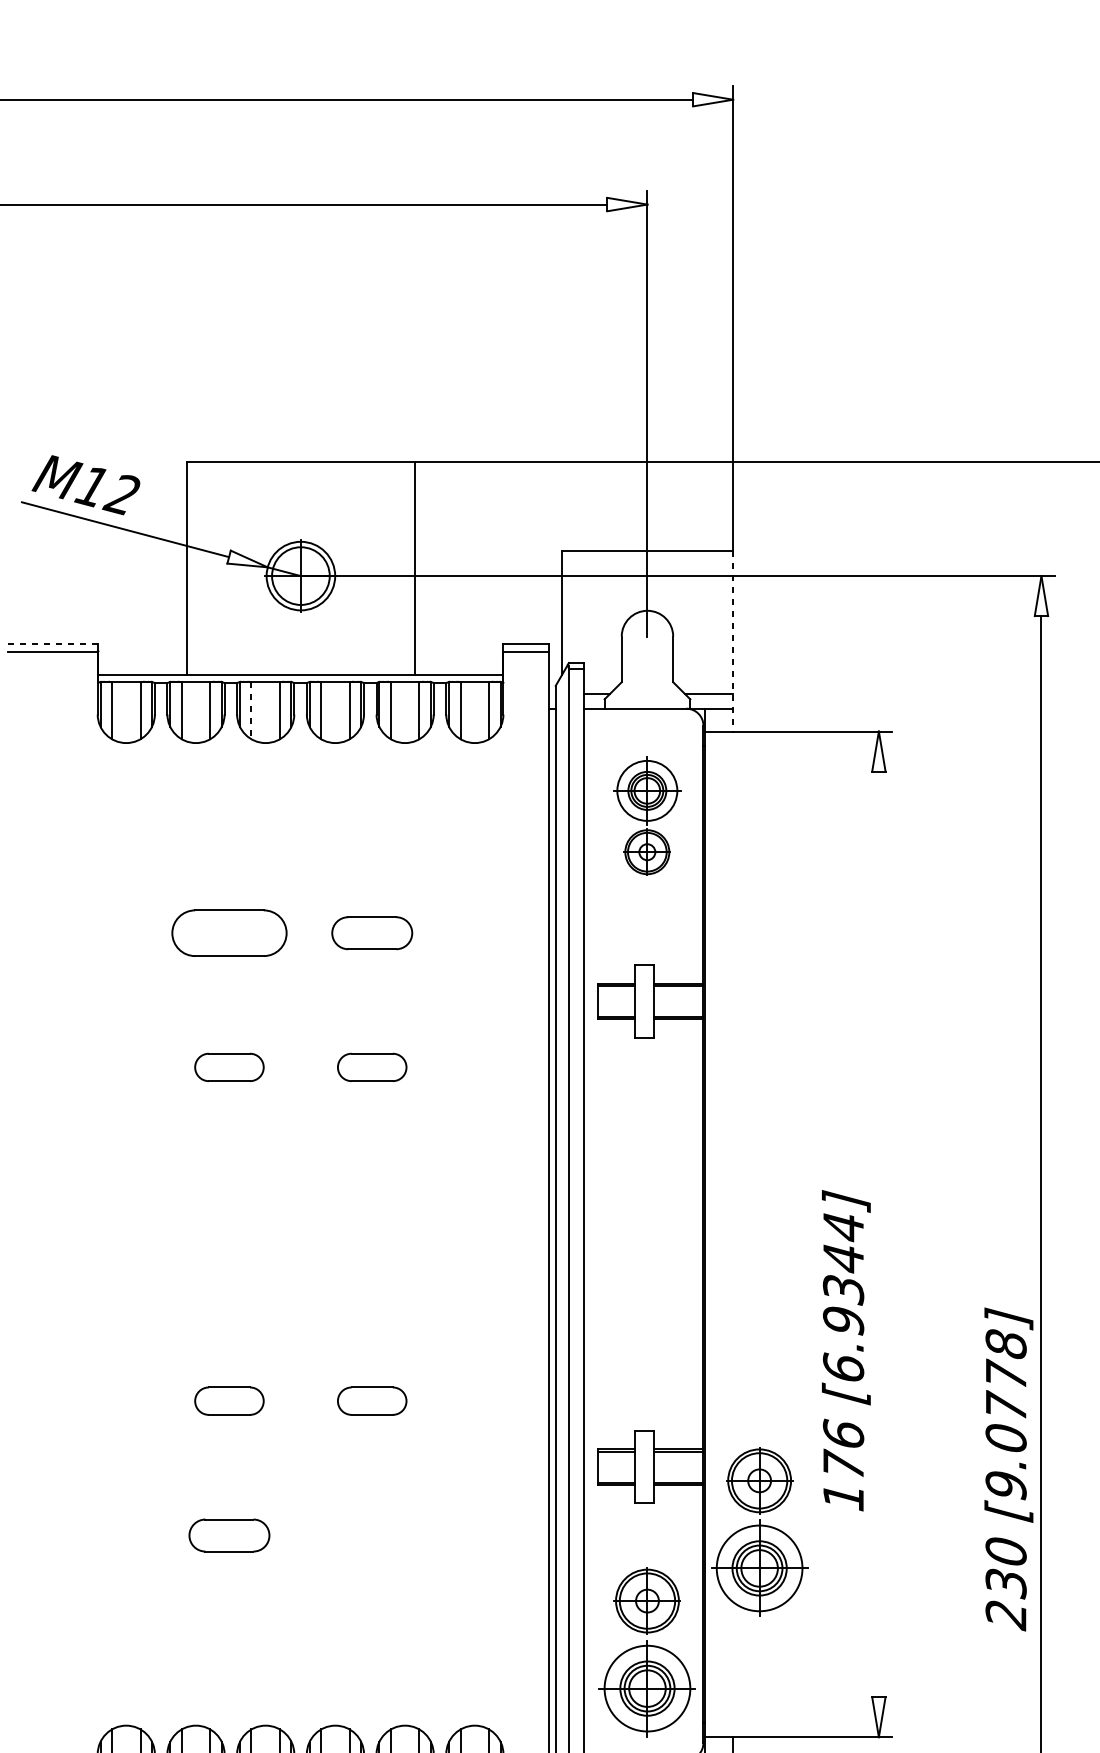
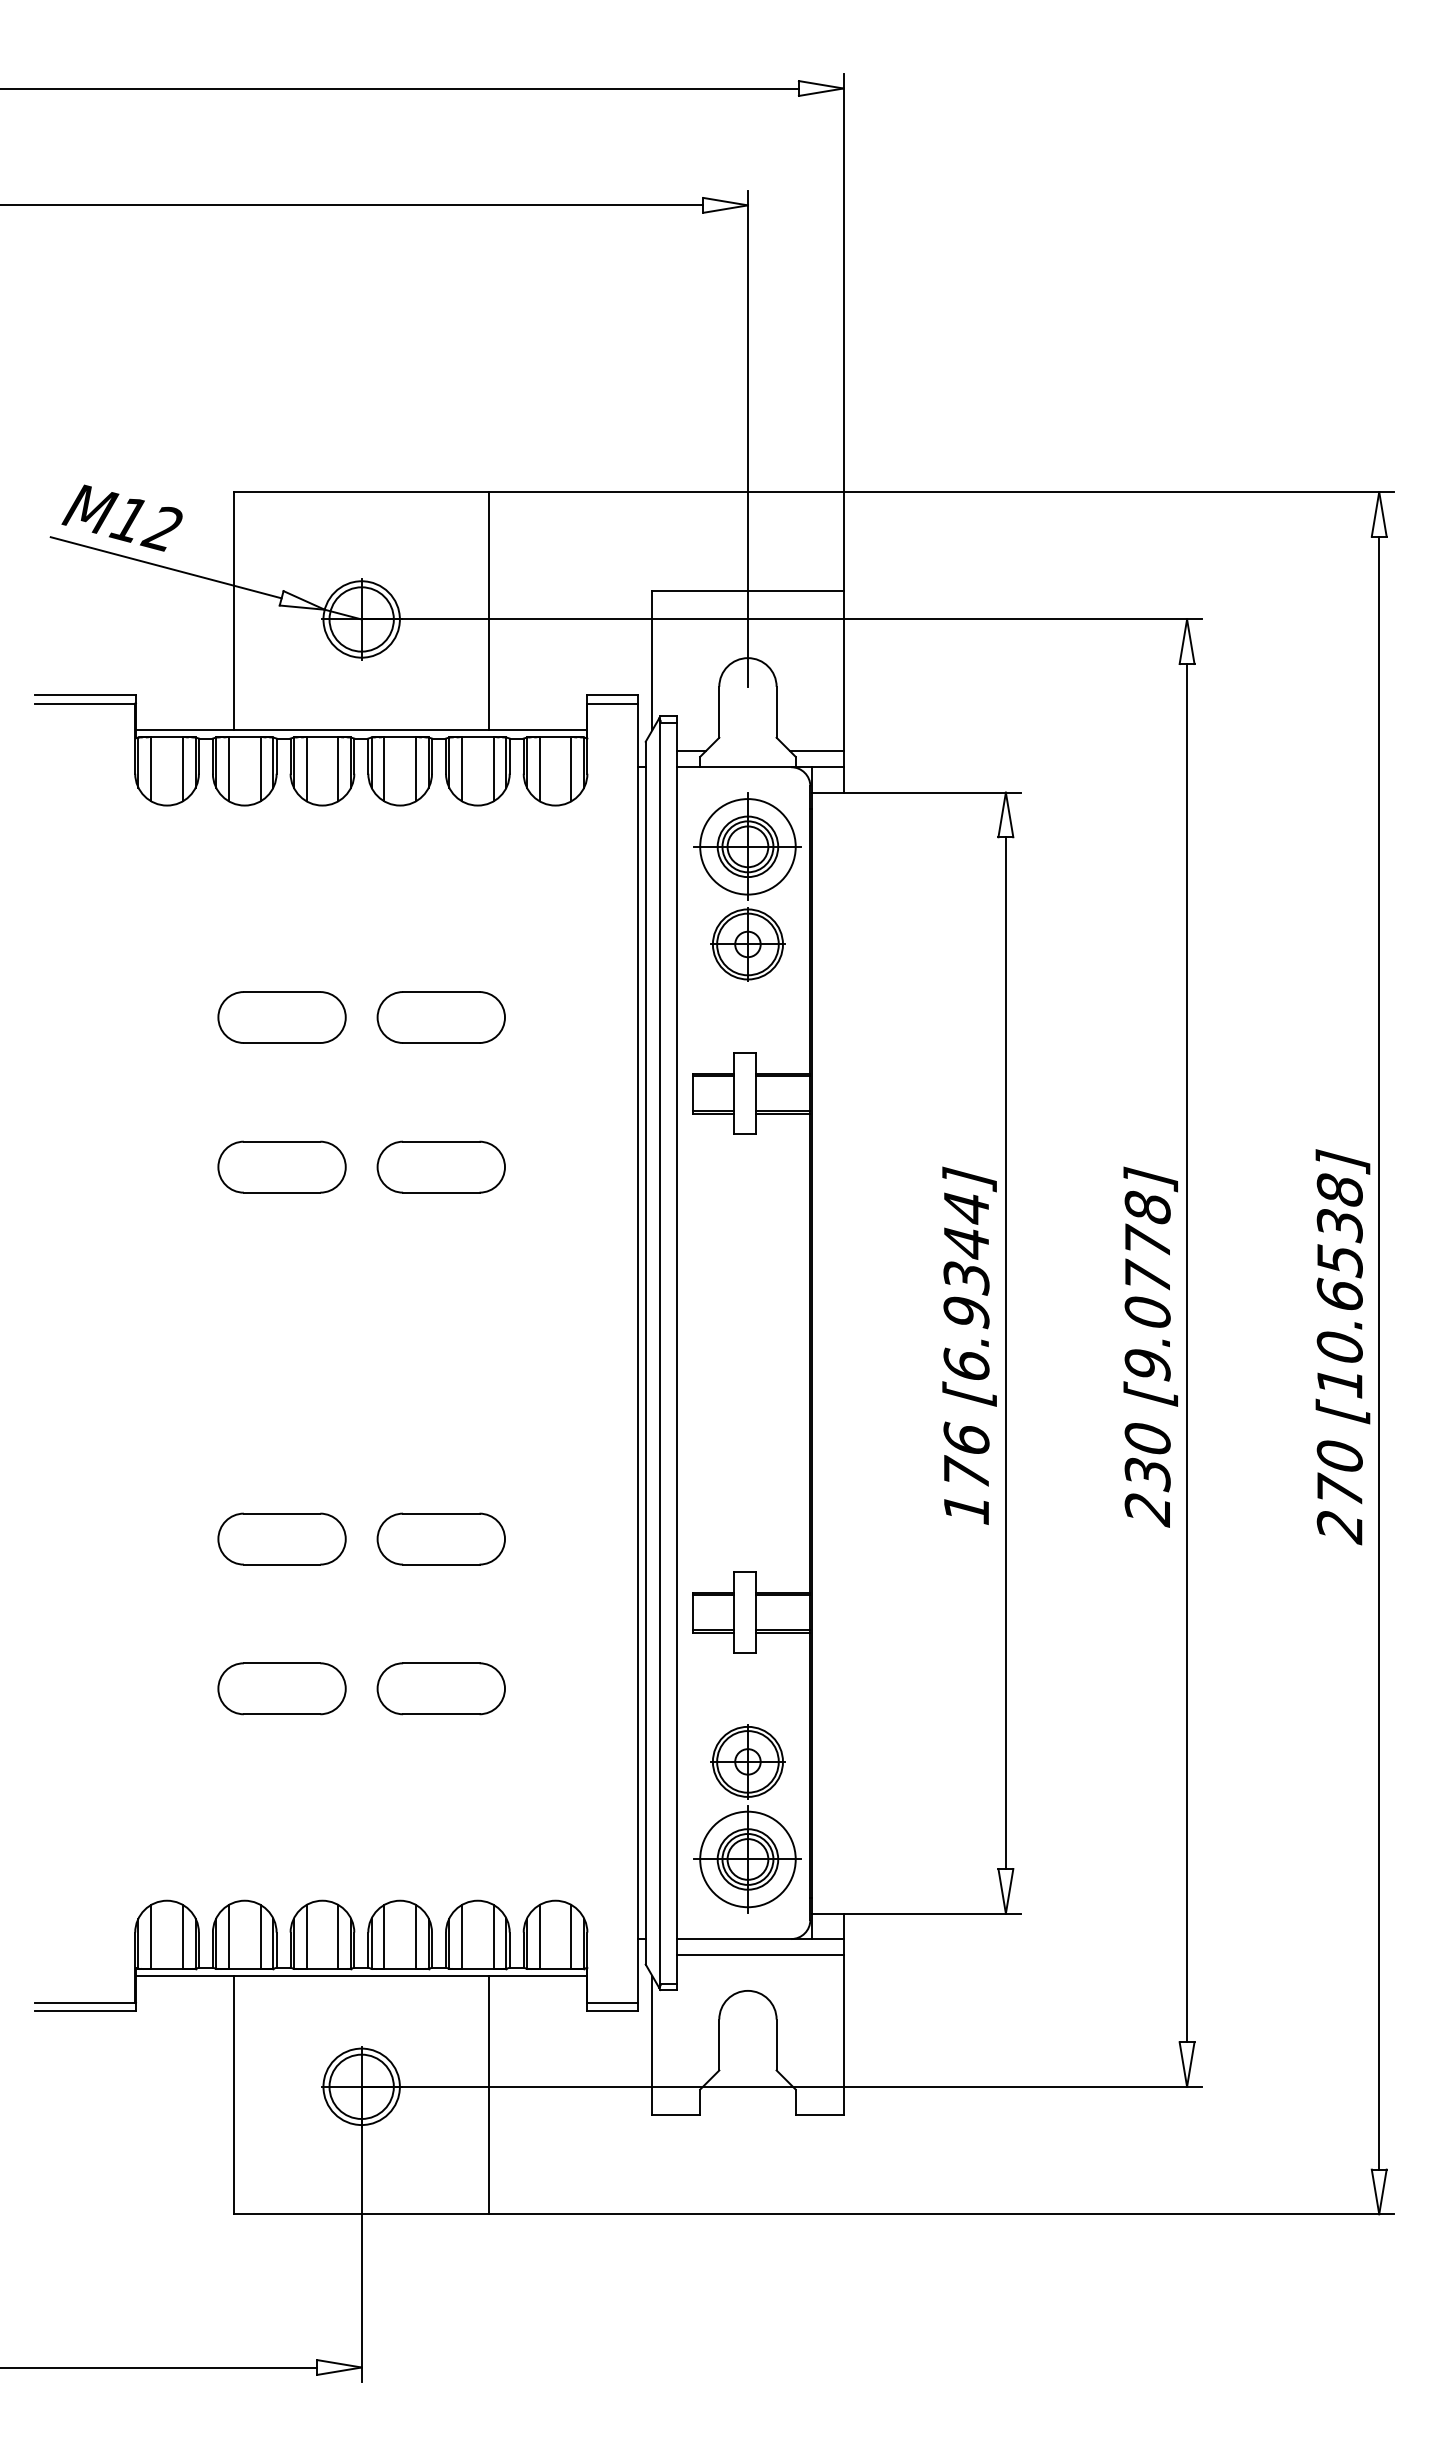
line: (733, 641) -> (843, 692), dashed -> solid
line: (53, 644) -> (85, 695), dashed -> solid
line: (251, 710) -> (306, 769), dashed -> solid
part: (647, 815) -> (747, 886), size x1.43
part: (371, 933) -> (440, 1017), size x1.43
part: (228, 1066) -> (281, 1166), size x1.67
part: (371, 1066) -> (440, 1166), size x1.67
line: (878, 1234) -> (1005, 1353), added
text: (846, 1350) -> (969, 1345), moved
part: (228, 1400) -> (281, 1538), size x1.67
part: (371, 1400) -> (440, 1538), size x1.67
text: (1008, 1468) -> (1150, 1346), moved
part: (759, 1531) -> (872, 1684), removed
part: (228, 1535) -> (281, 1688), size x1.43
part: (371, 1535) -> (440, 1688), added

